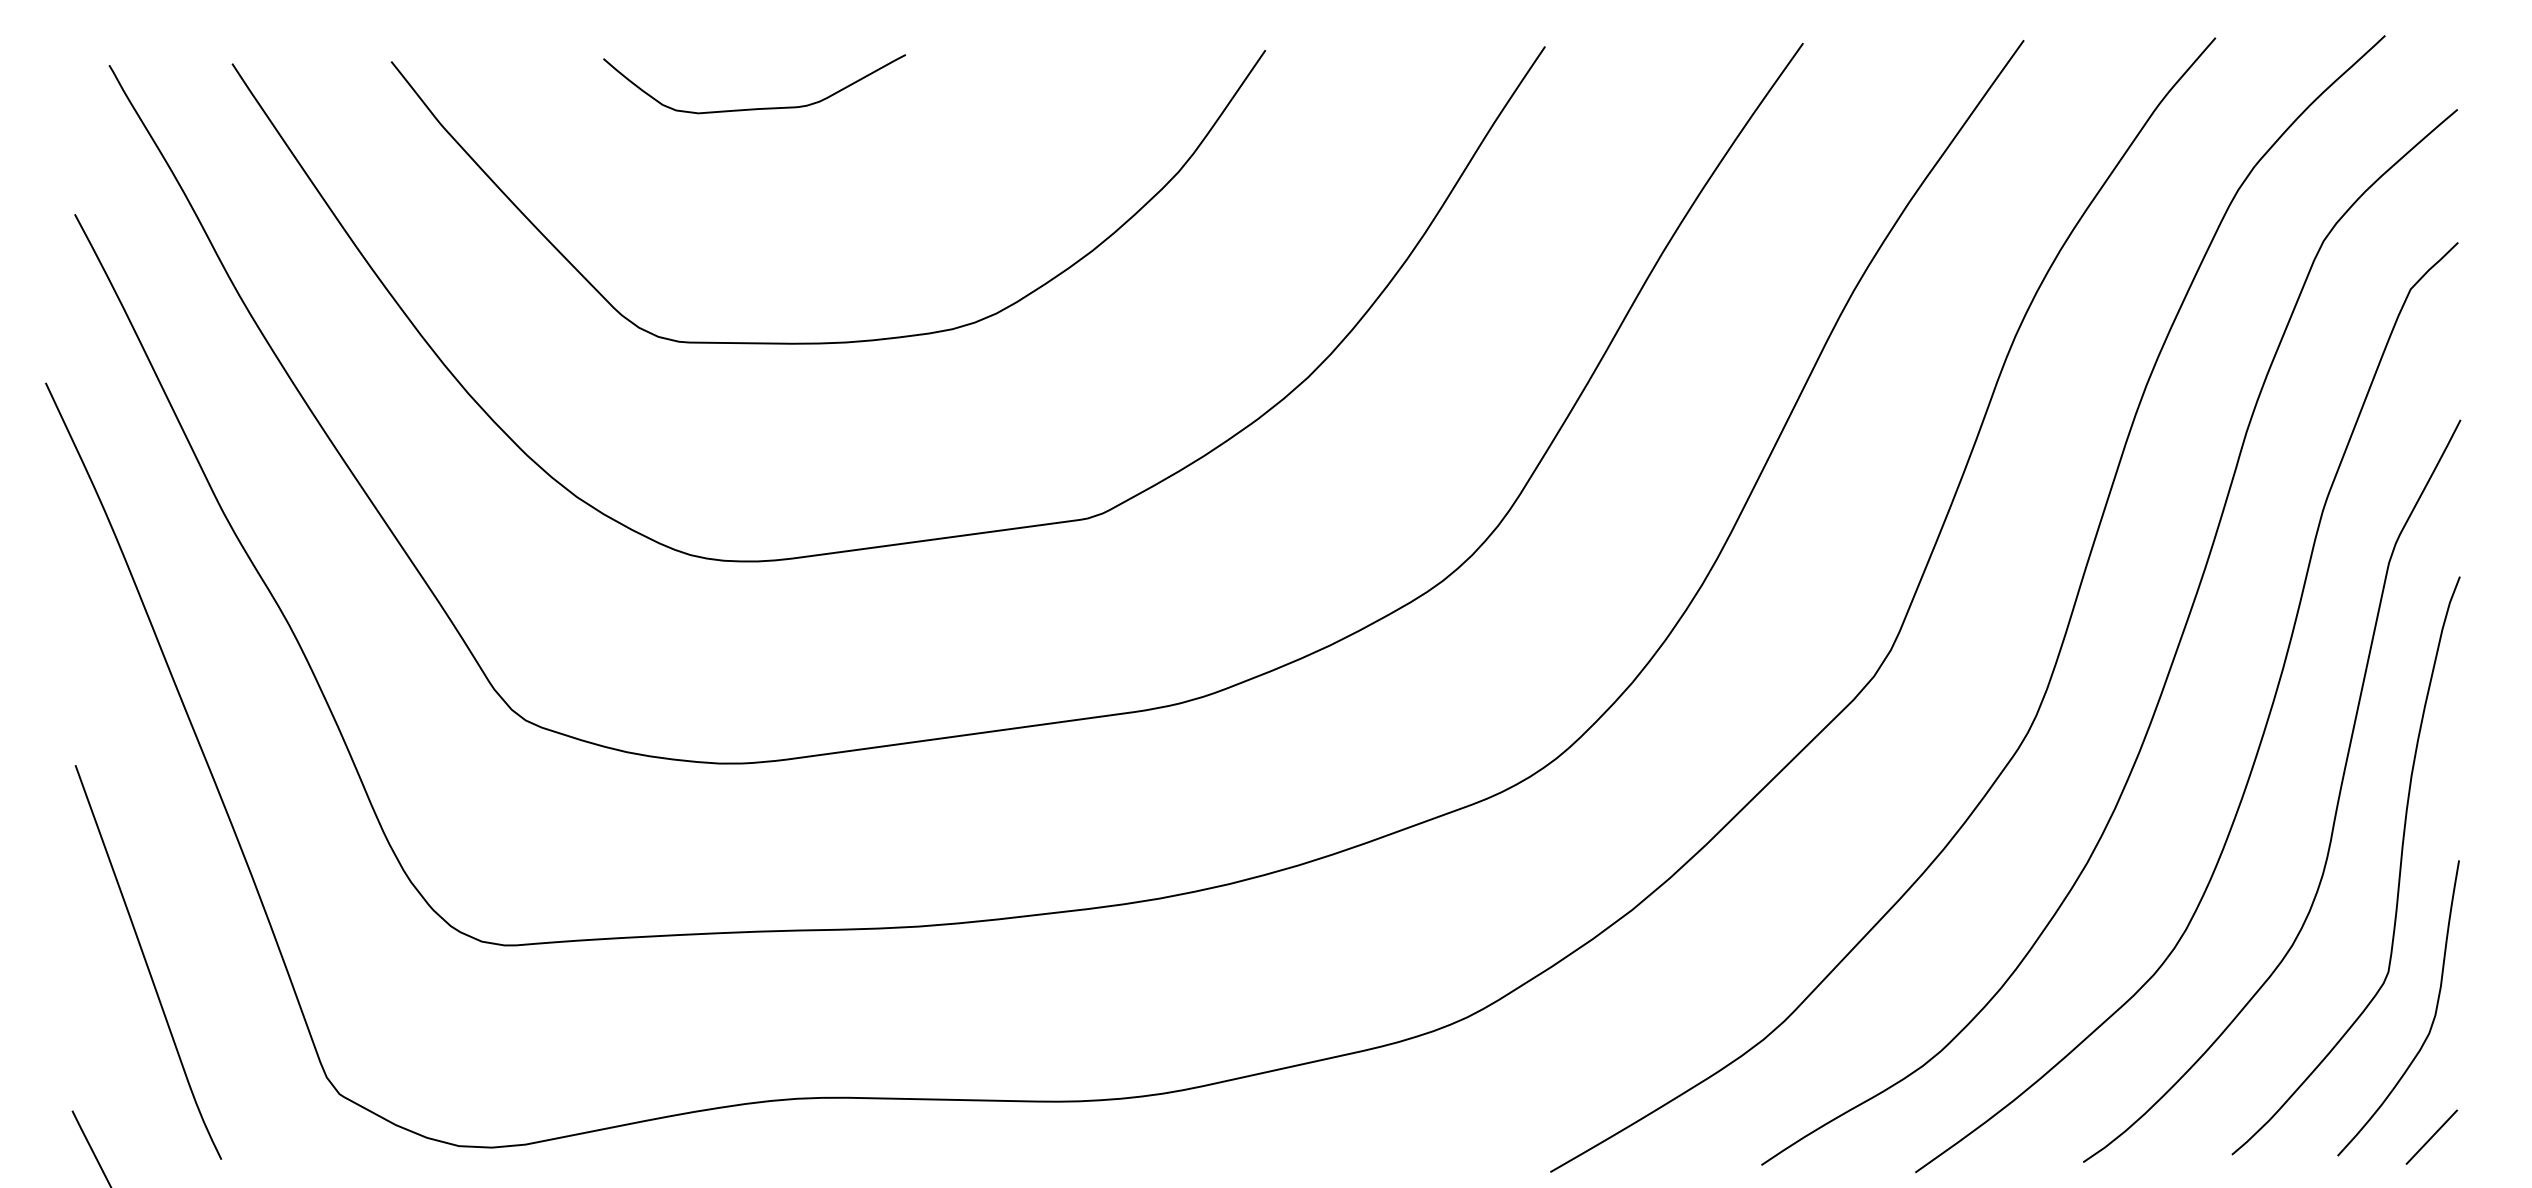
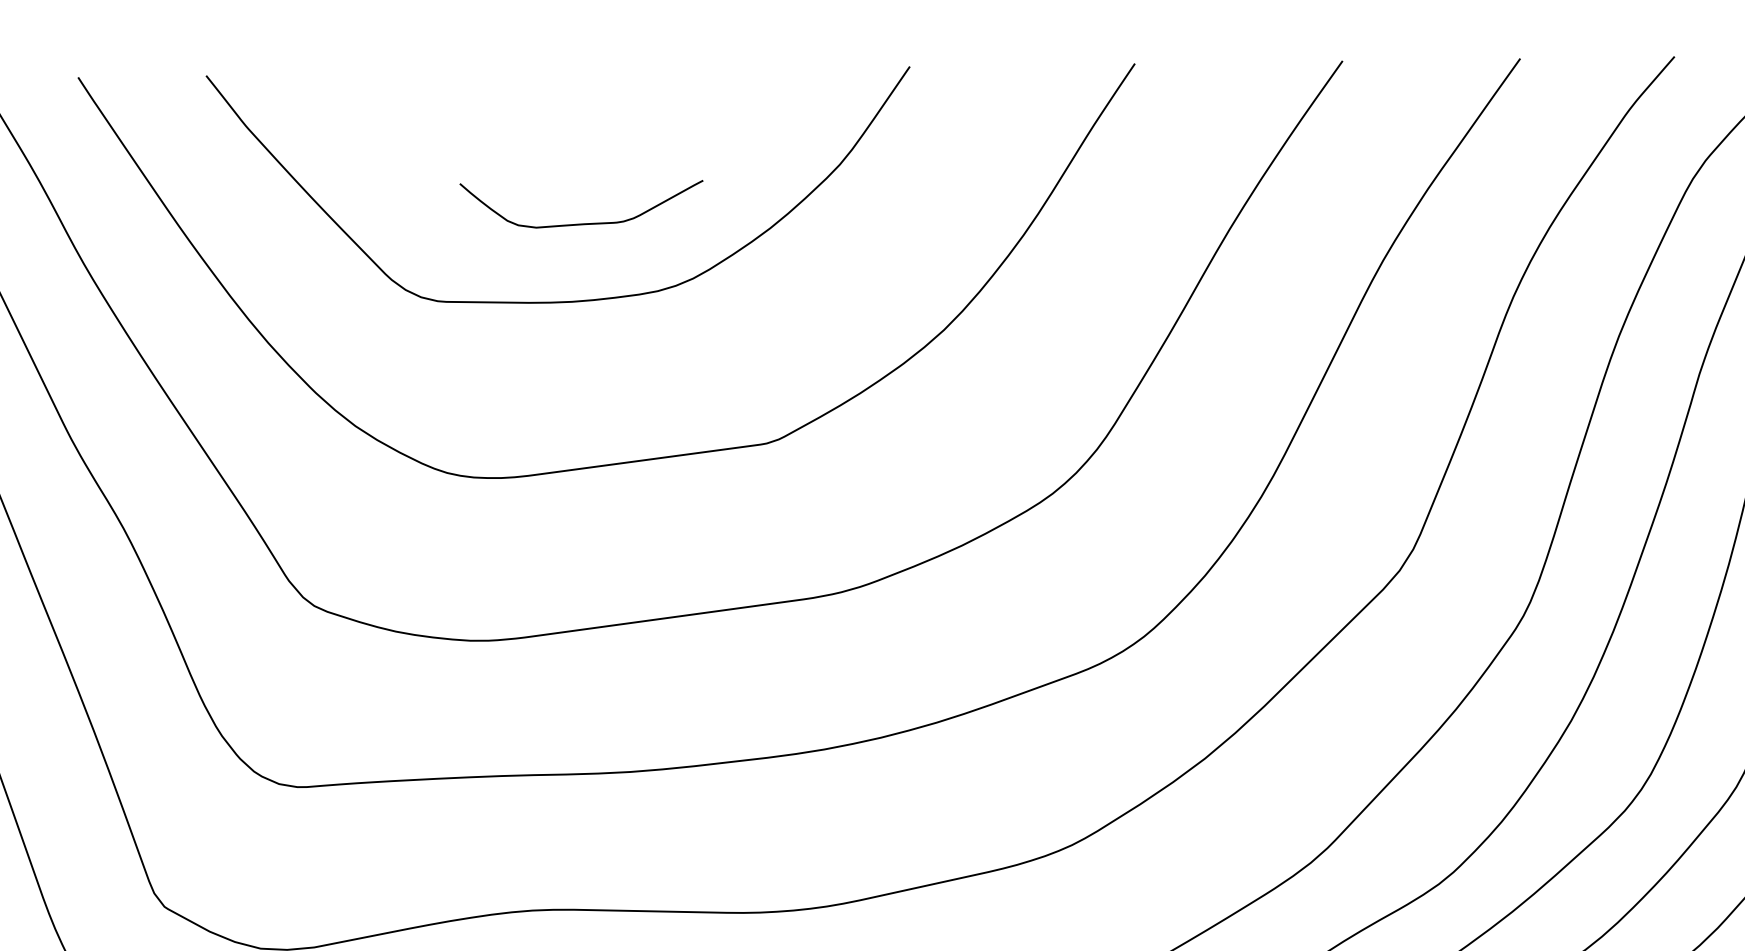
curve: (754, 108) -> (581, 223), moved

